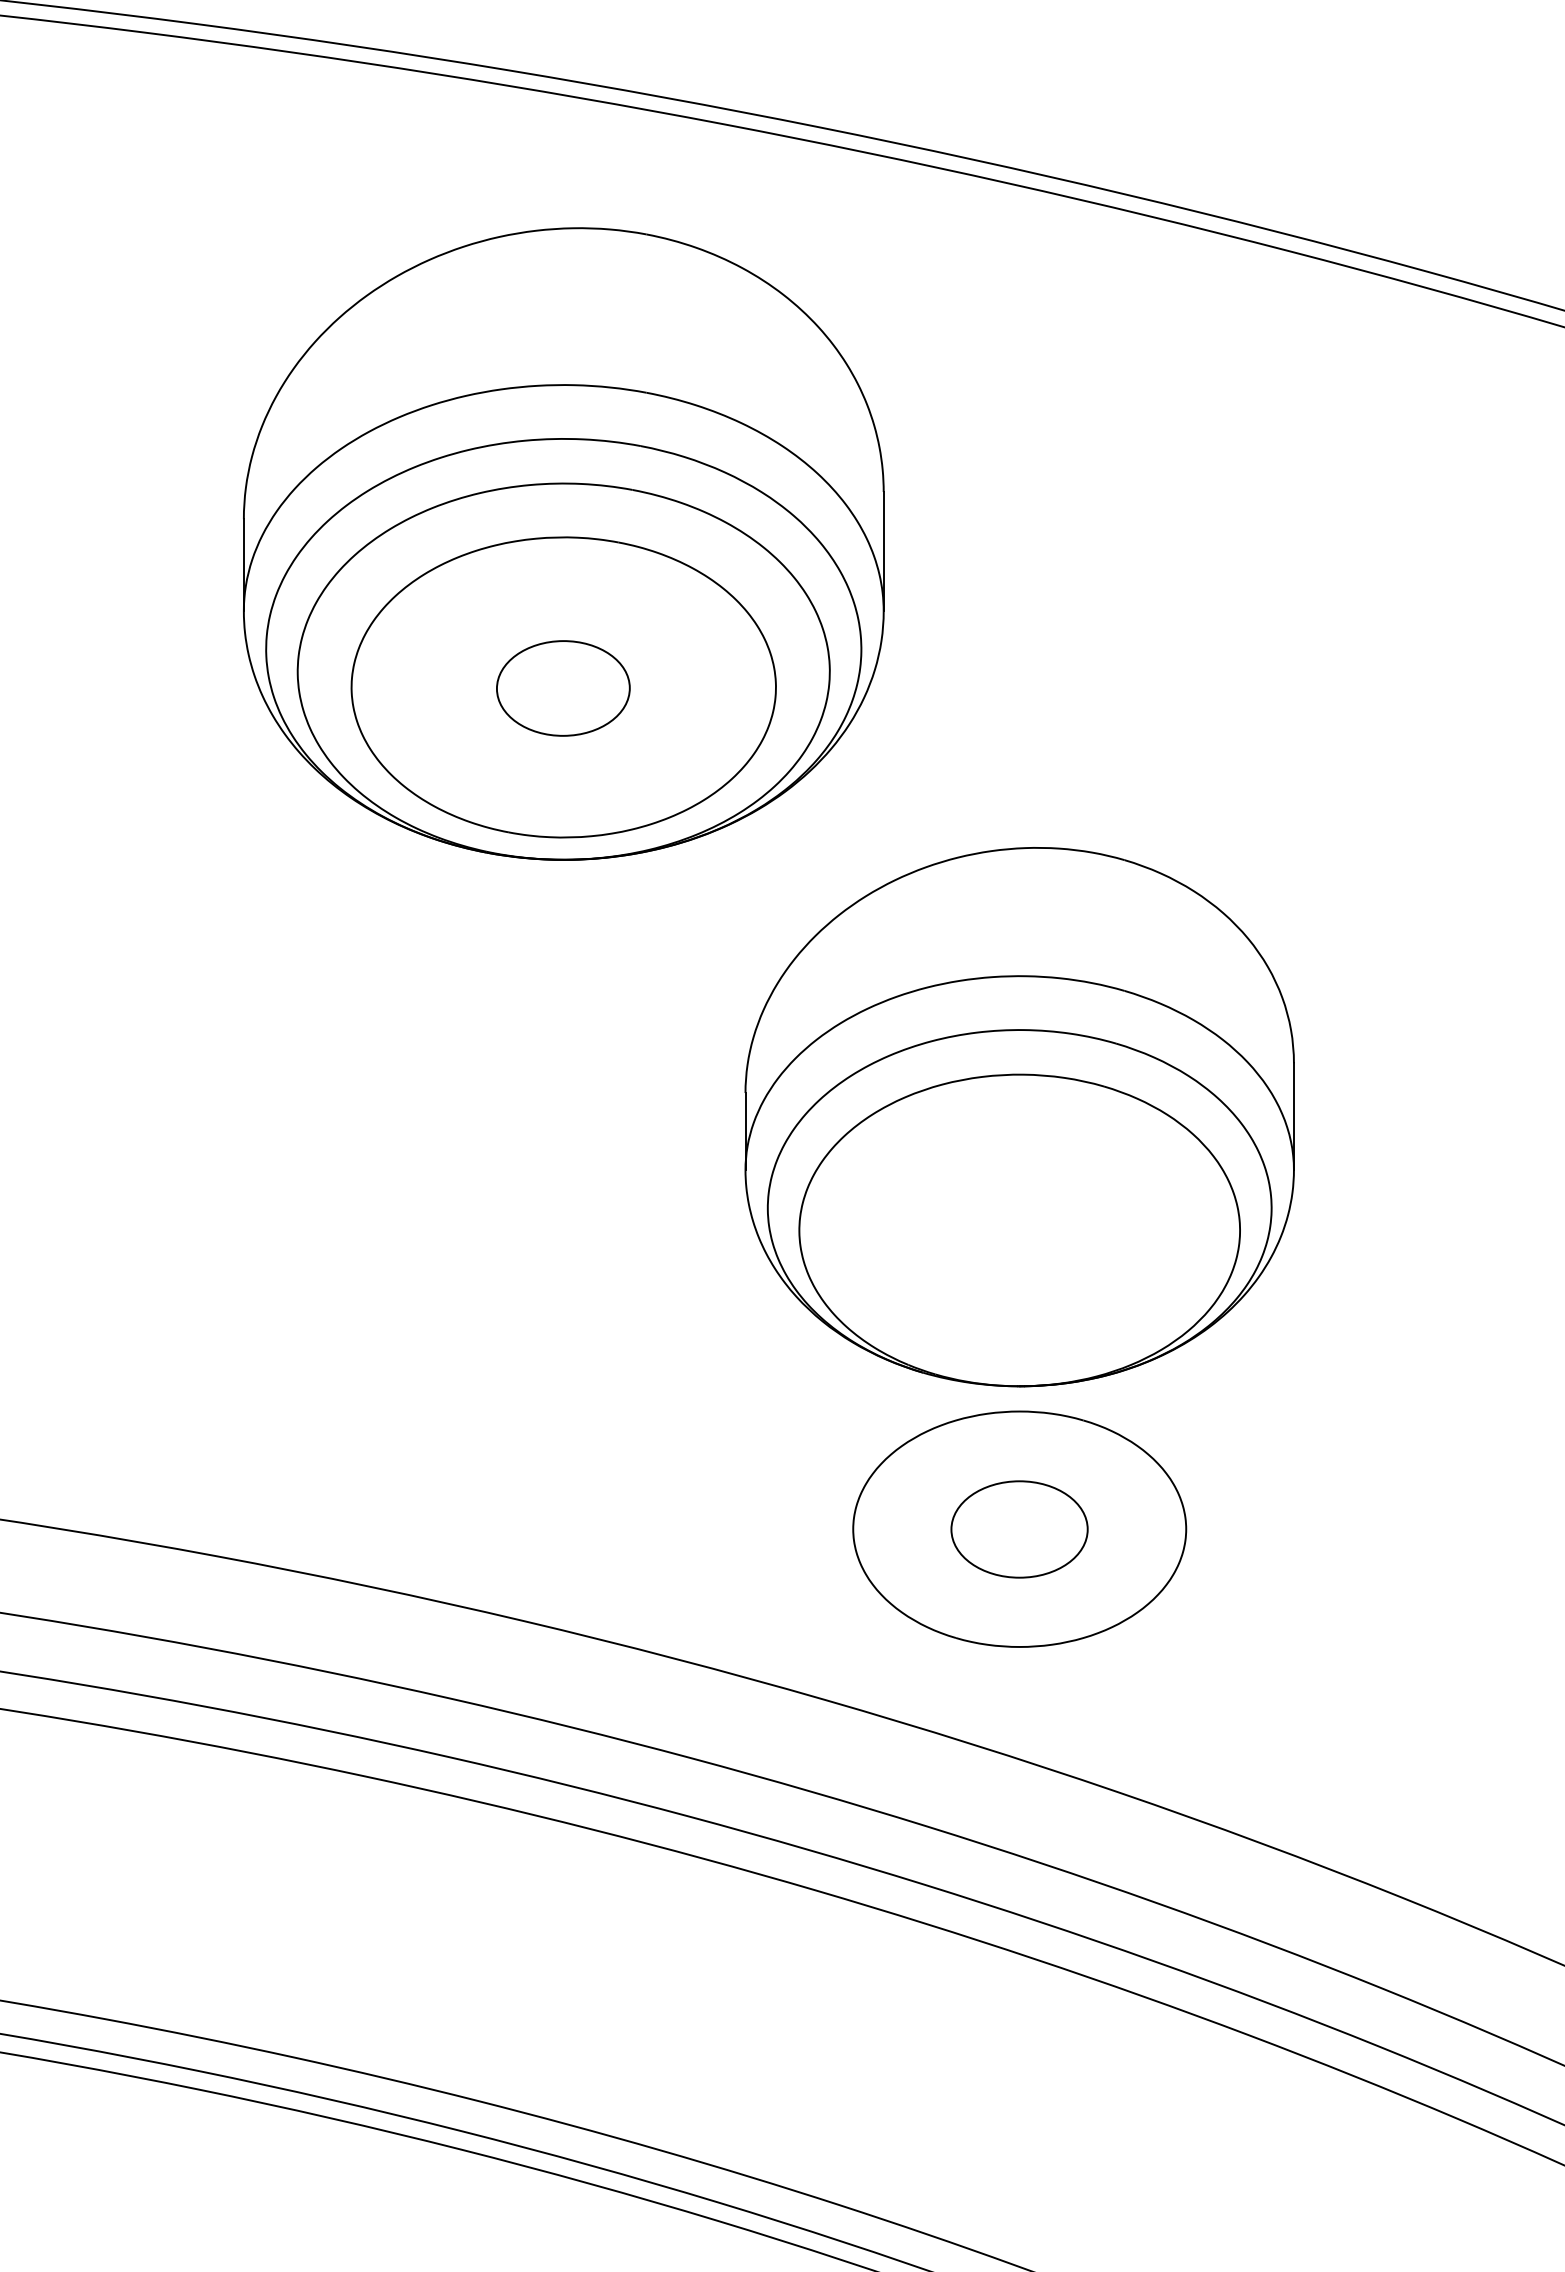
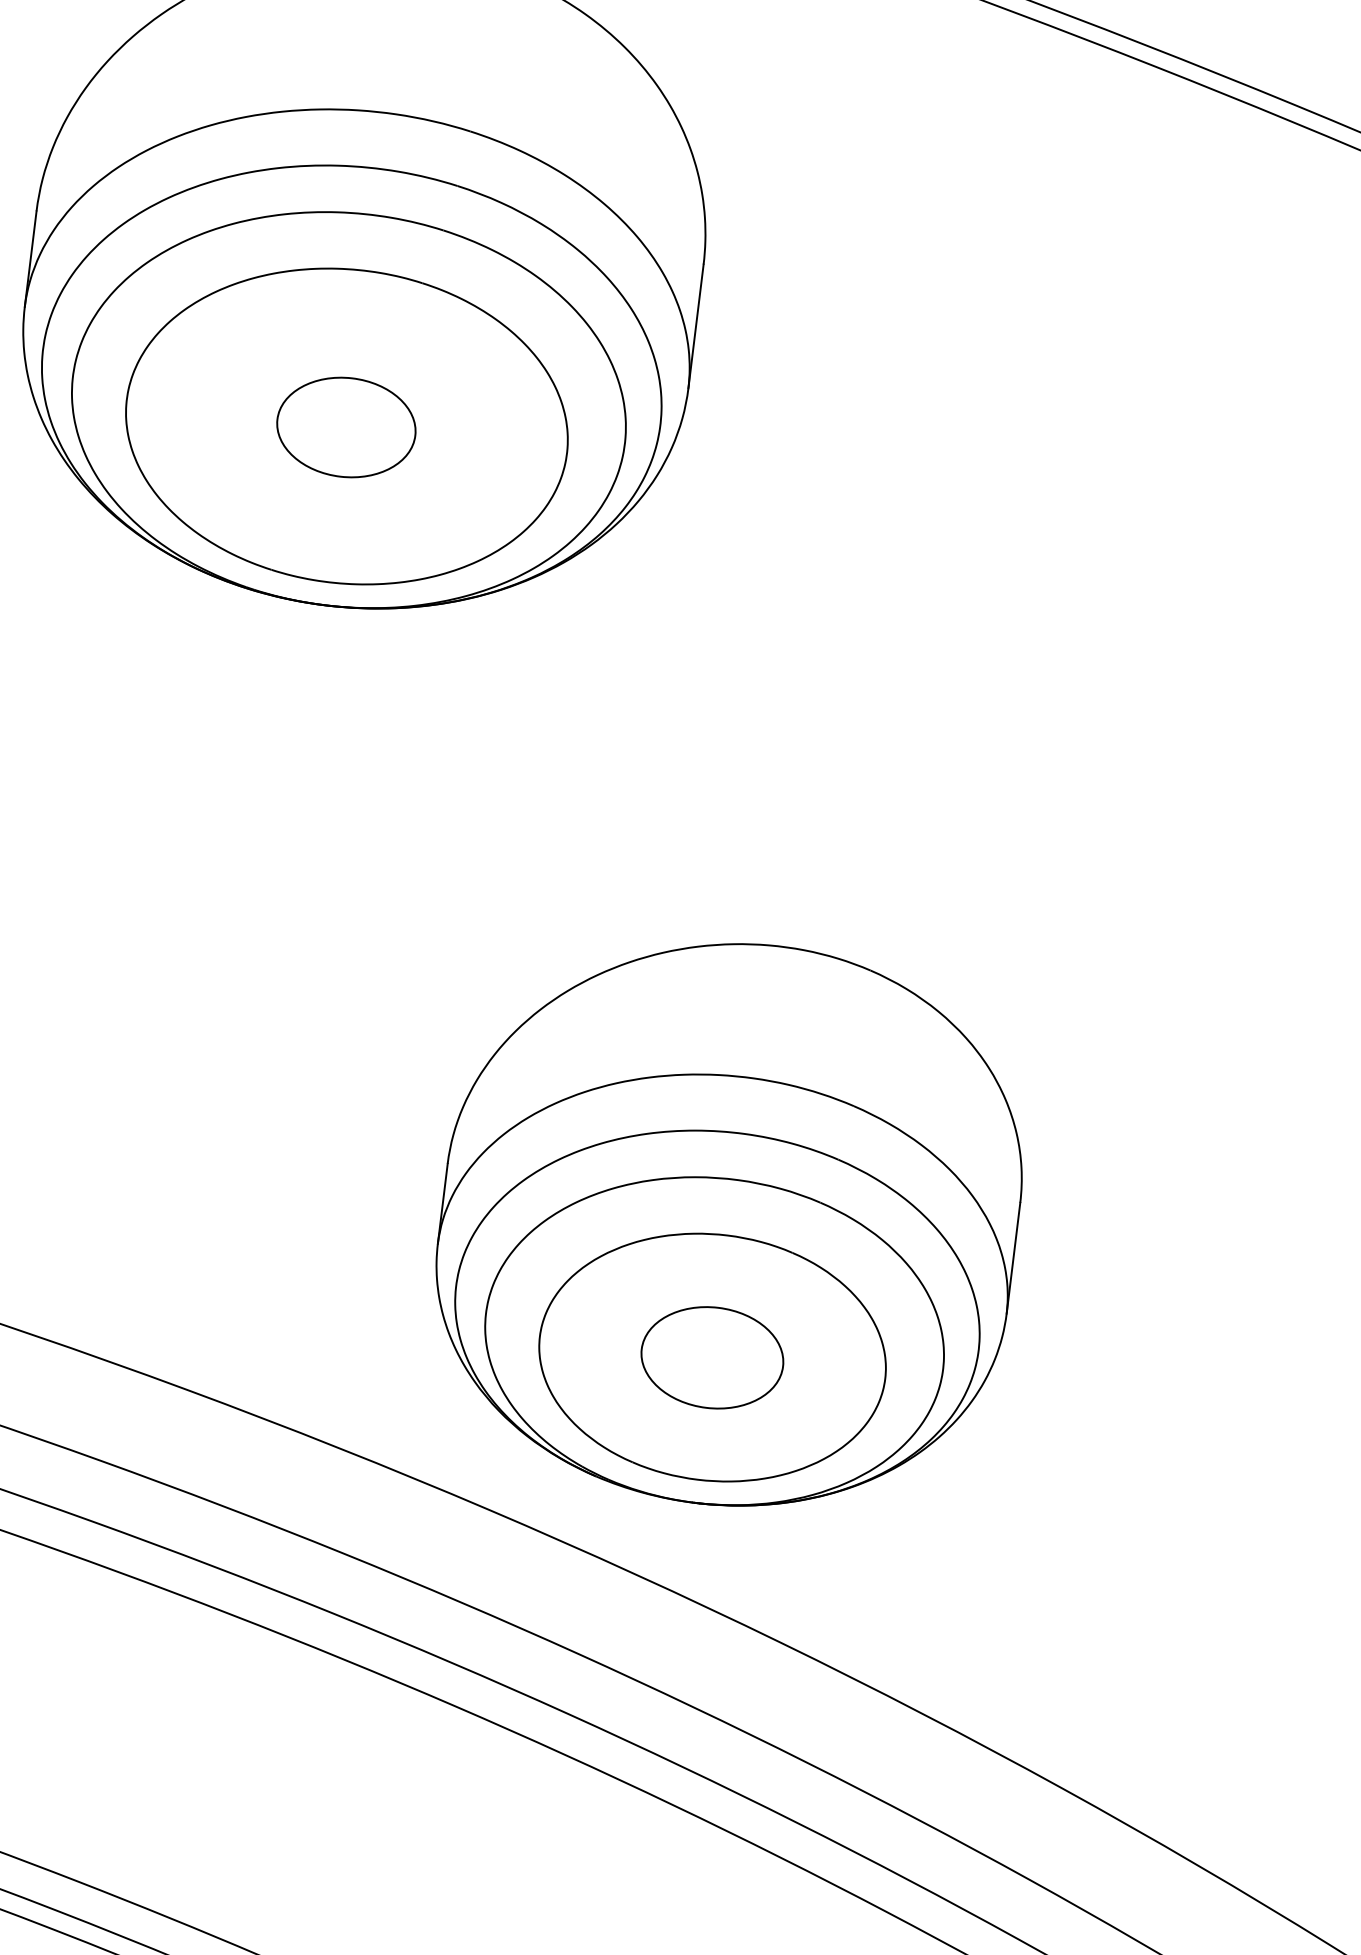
part: (1019, 1117) -> (728, 1224), moved

